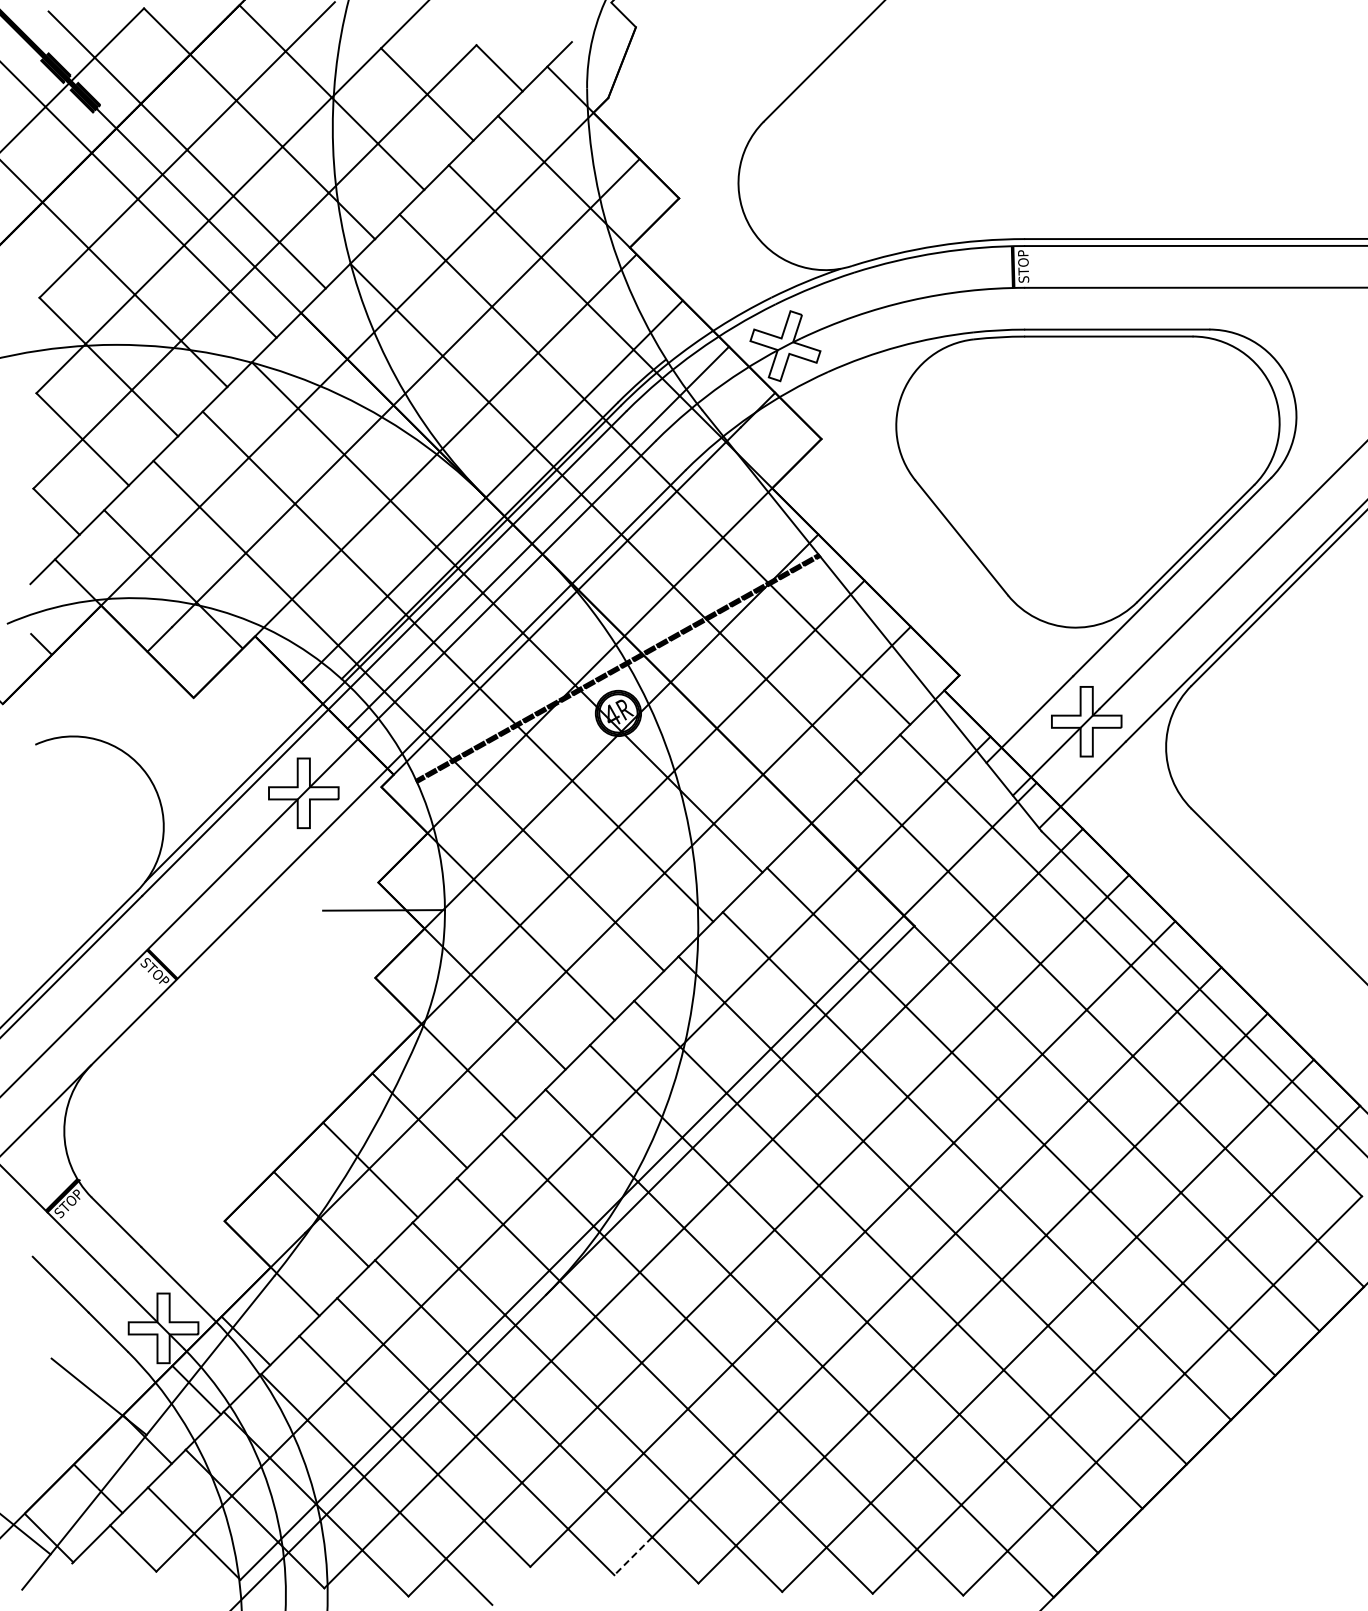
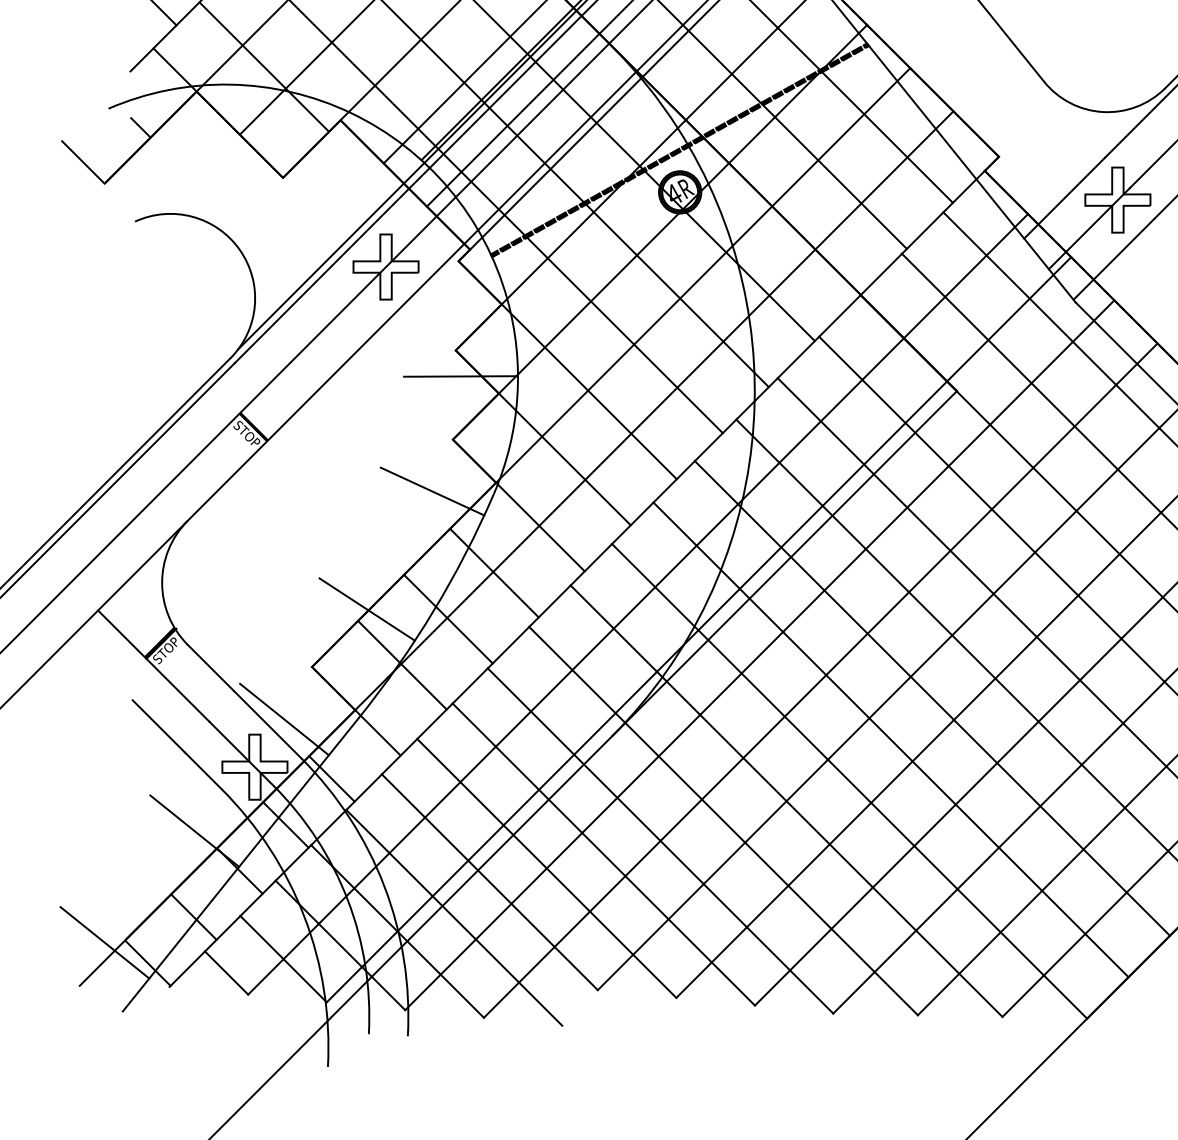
line: (353, 1033) -> (432, 491), added
line: (283, 1159) -> (367, 609), added
line: (194, 1277) -> (283, 719), added
line: (633, 1556) -> (694, 980), dashed -> solid

